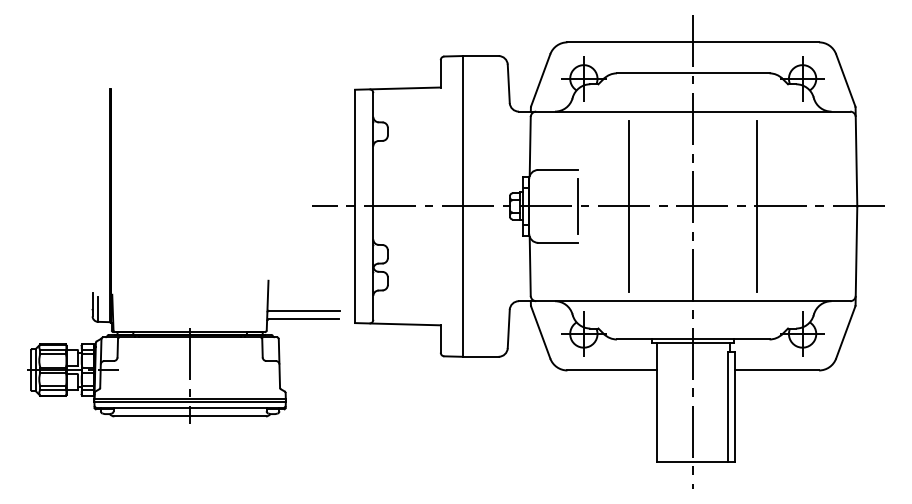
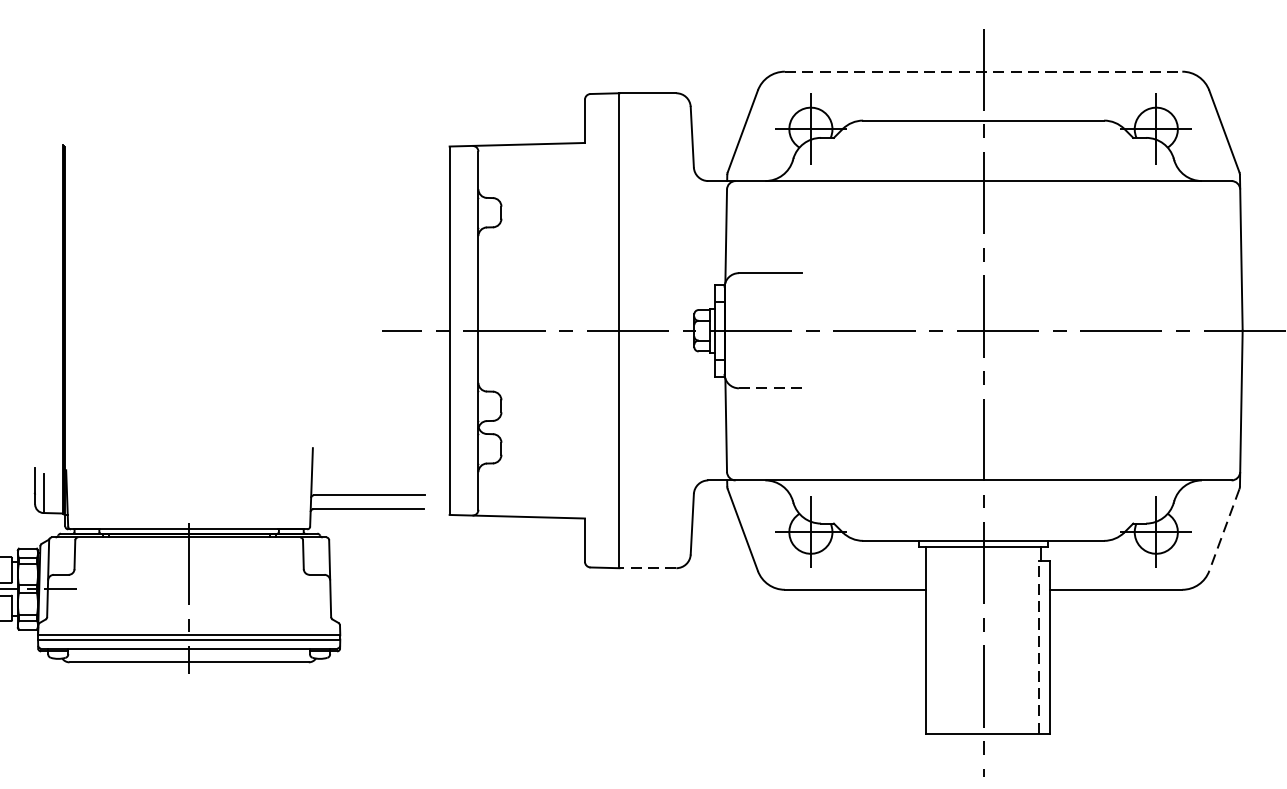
line: (693, 42) -> (984, 71), solid -> dashed
line: (578, 206) -> (802, 330), removed
line: (629, 206) -> (882, 330), removed
line: (757, 206) -> (1085, 330), removed
line: (558, 242) -> (770, 387), solid -> dashed
line: (845, 332) -> (1224, 529), solid -> dashed
line: (480, 356) -> (647, 567), solid -> dashed
line: (728, 406) -> (1039, 646), solid -> dashed

